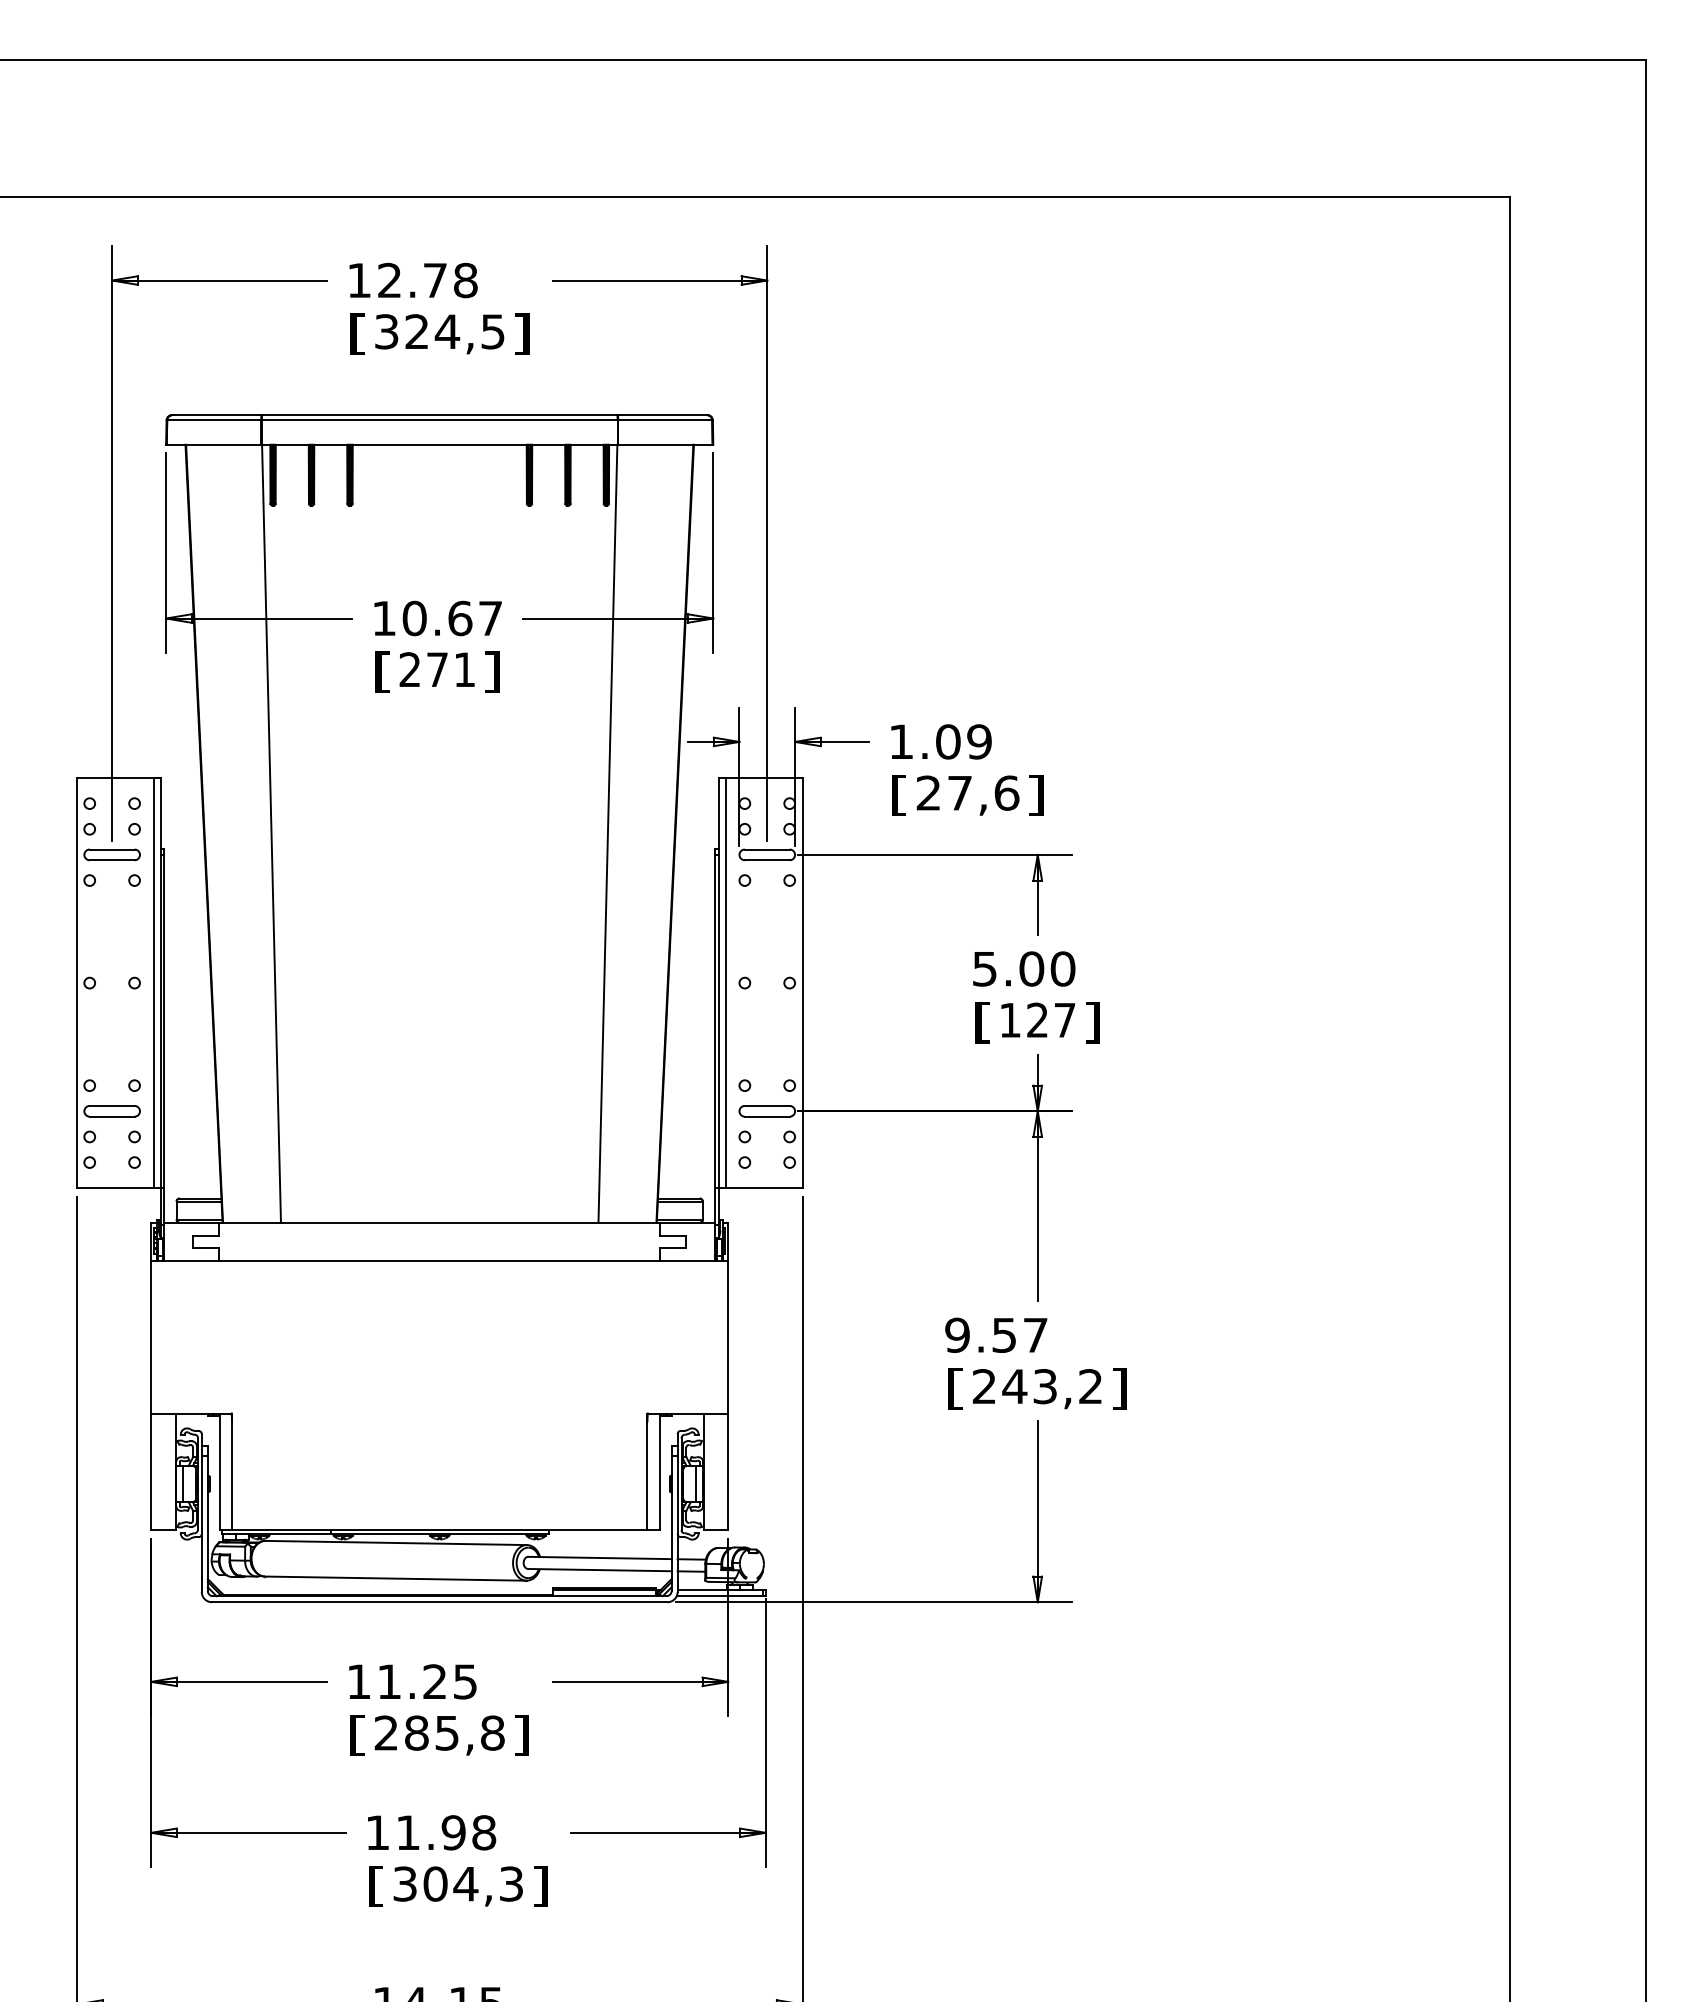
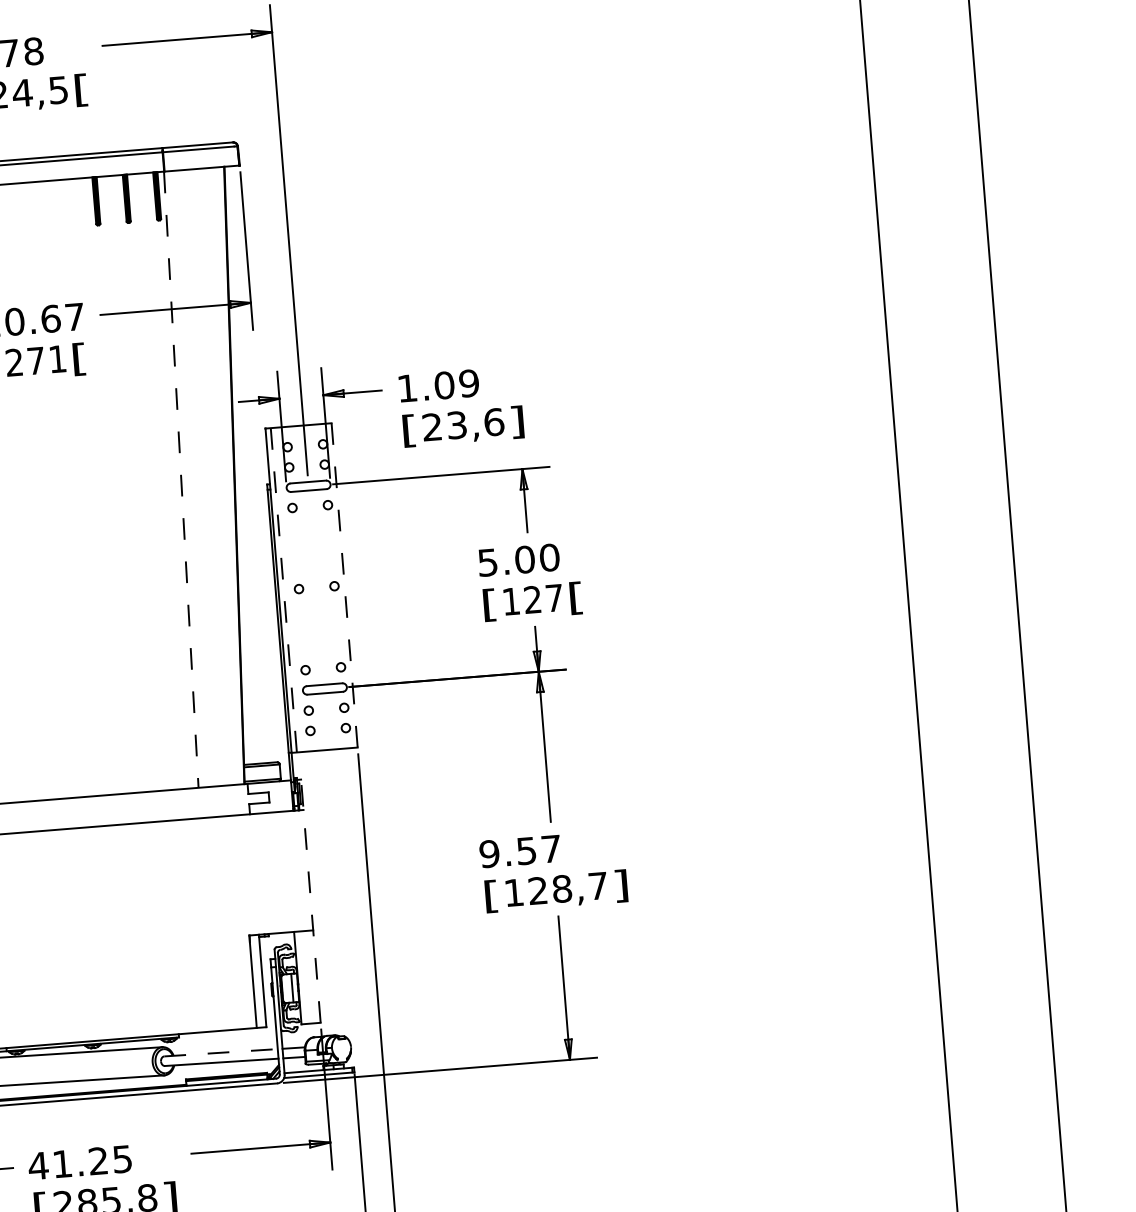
text: (521, 333) -> (81, 89), ] -> [
text: (492, 671) -> (79, 358), ] -> [
text: (959, 792) -> (456, 424), 27,6 -> 23,6
line: (607, 834) -> (181, 480), solid -> dashed
line: (725, 983) -> (283, 590), solid -> dashed
line: (802, 983) -> (344, 585), solid -> dashed
text: (1092, 1022) -> (576, 598), ] -> [
line: (728, 1376) -> (311, 901), solid -> dashed
text: (1036, 1386) -> (555, 889), 243,2 -> 128,7
line: (600, 1557) -> (221, 1052), solid -> dashed
text: (358, 1681) -> (38, 1165), 11.25 -> 41.25

